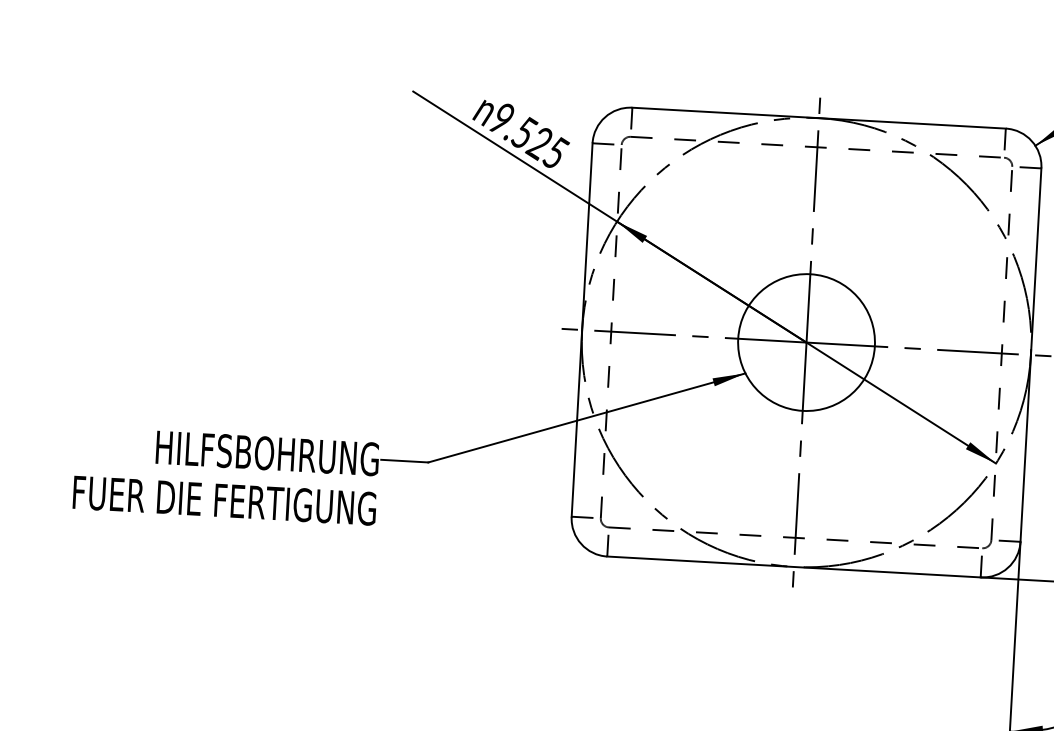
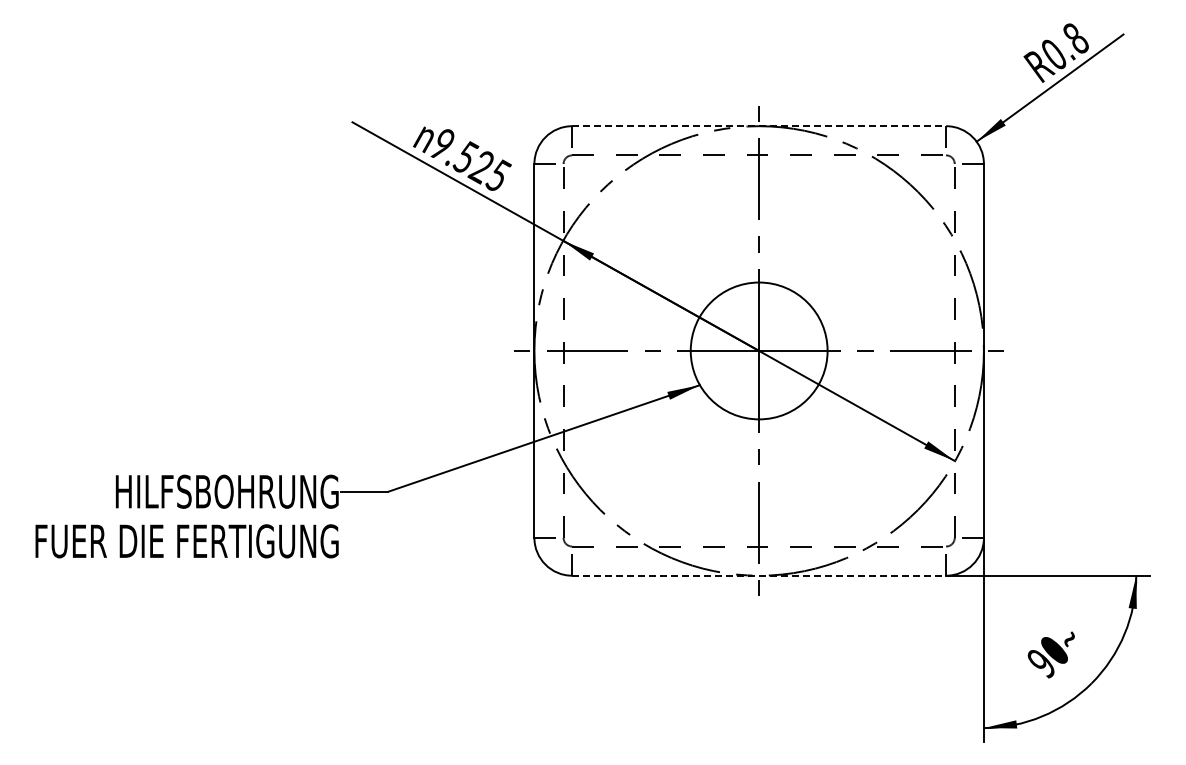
line: (819, 118) -> (759, 126), solid -> dashed
line: (794, 566) -> (759, 575), solid -> dashed

